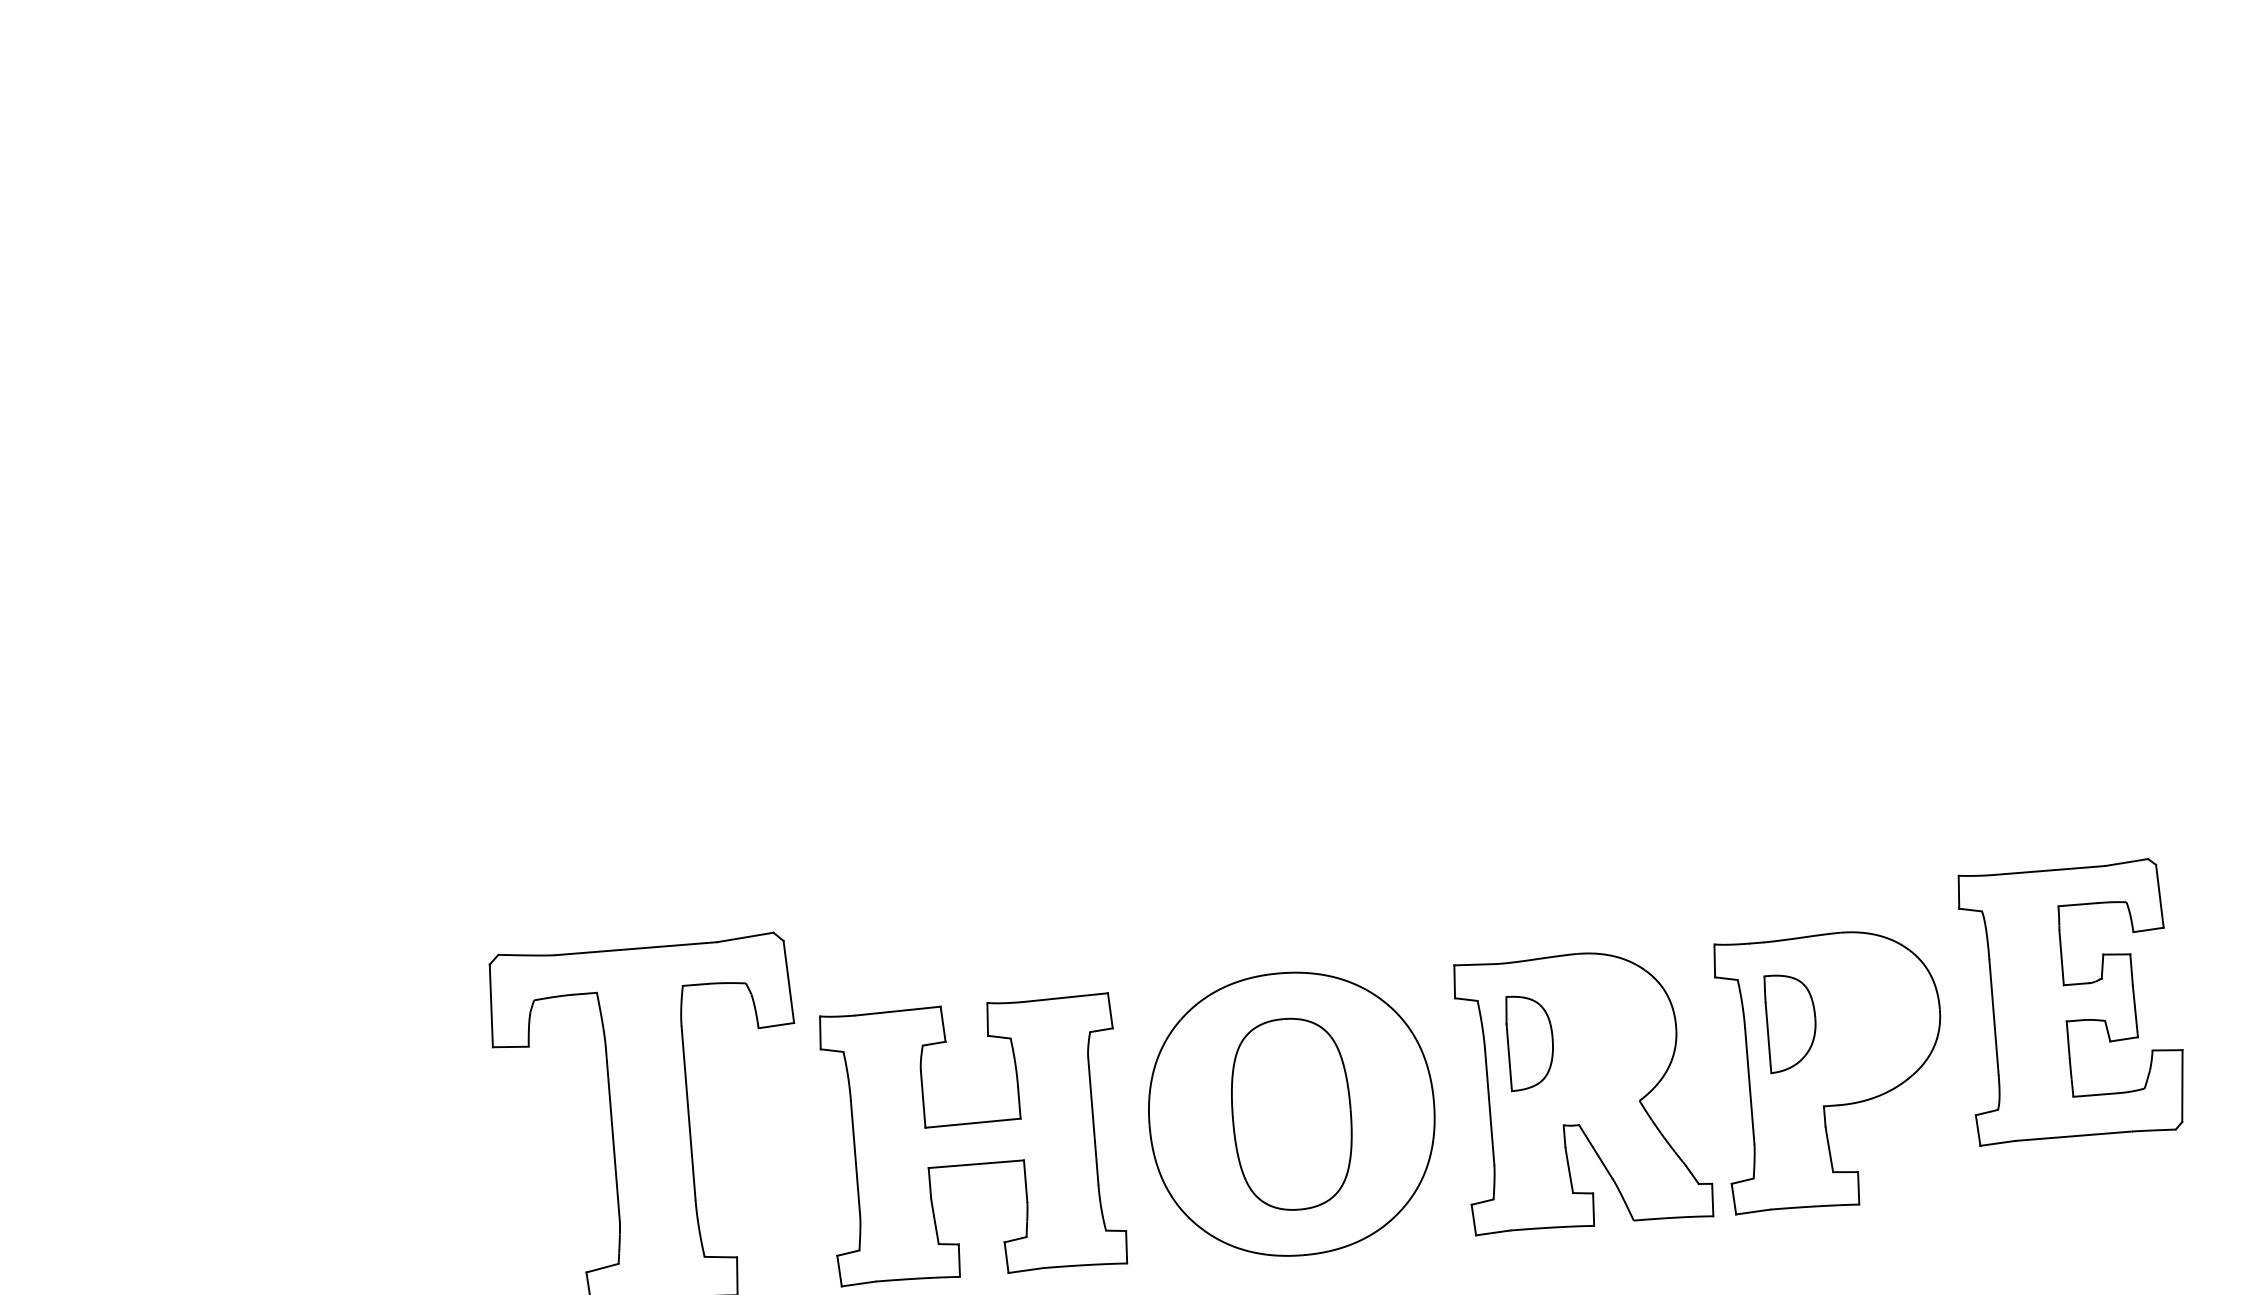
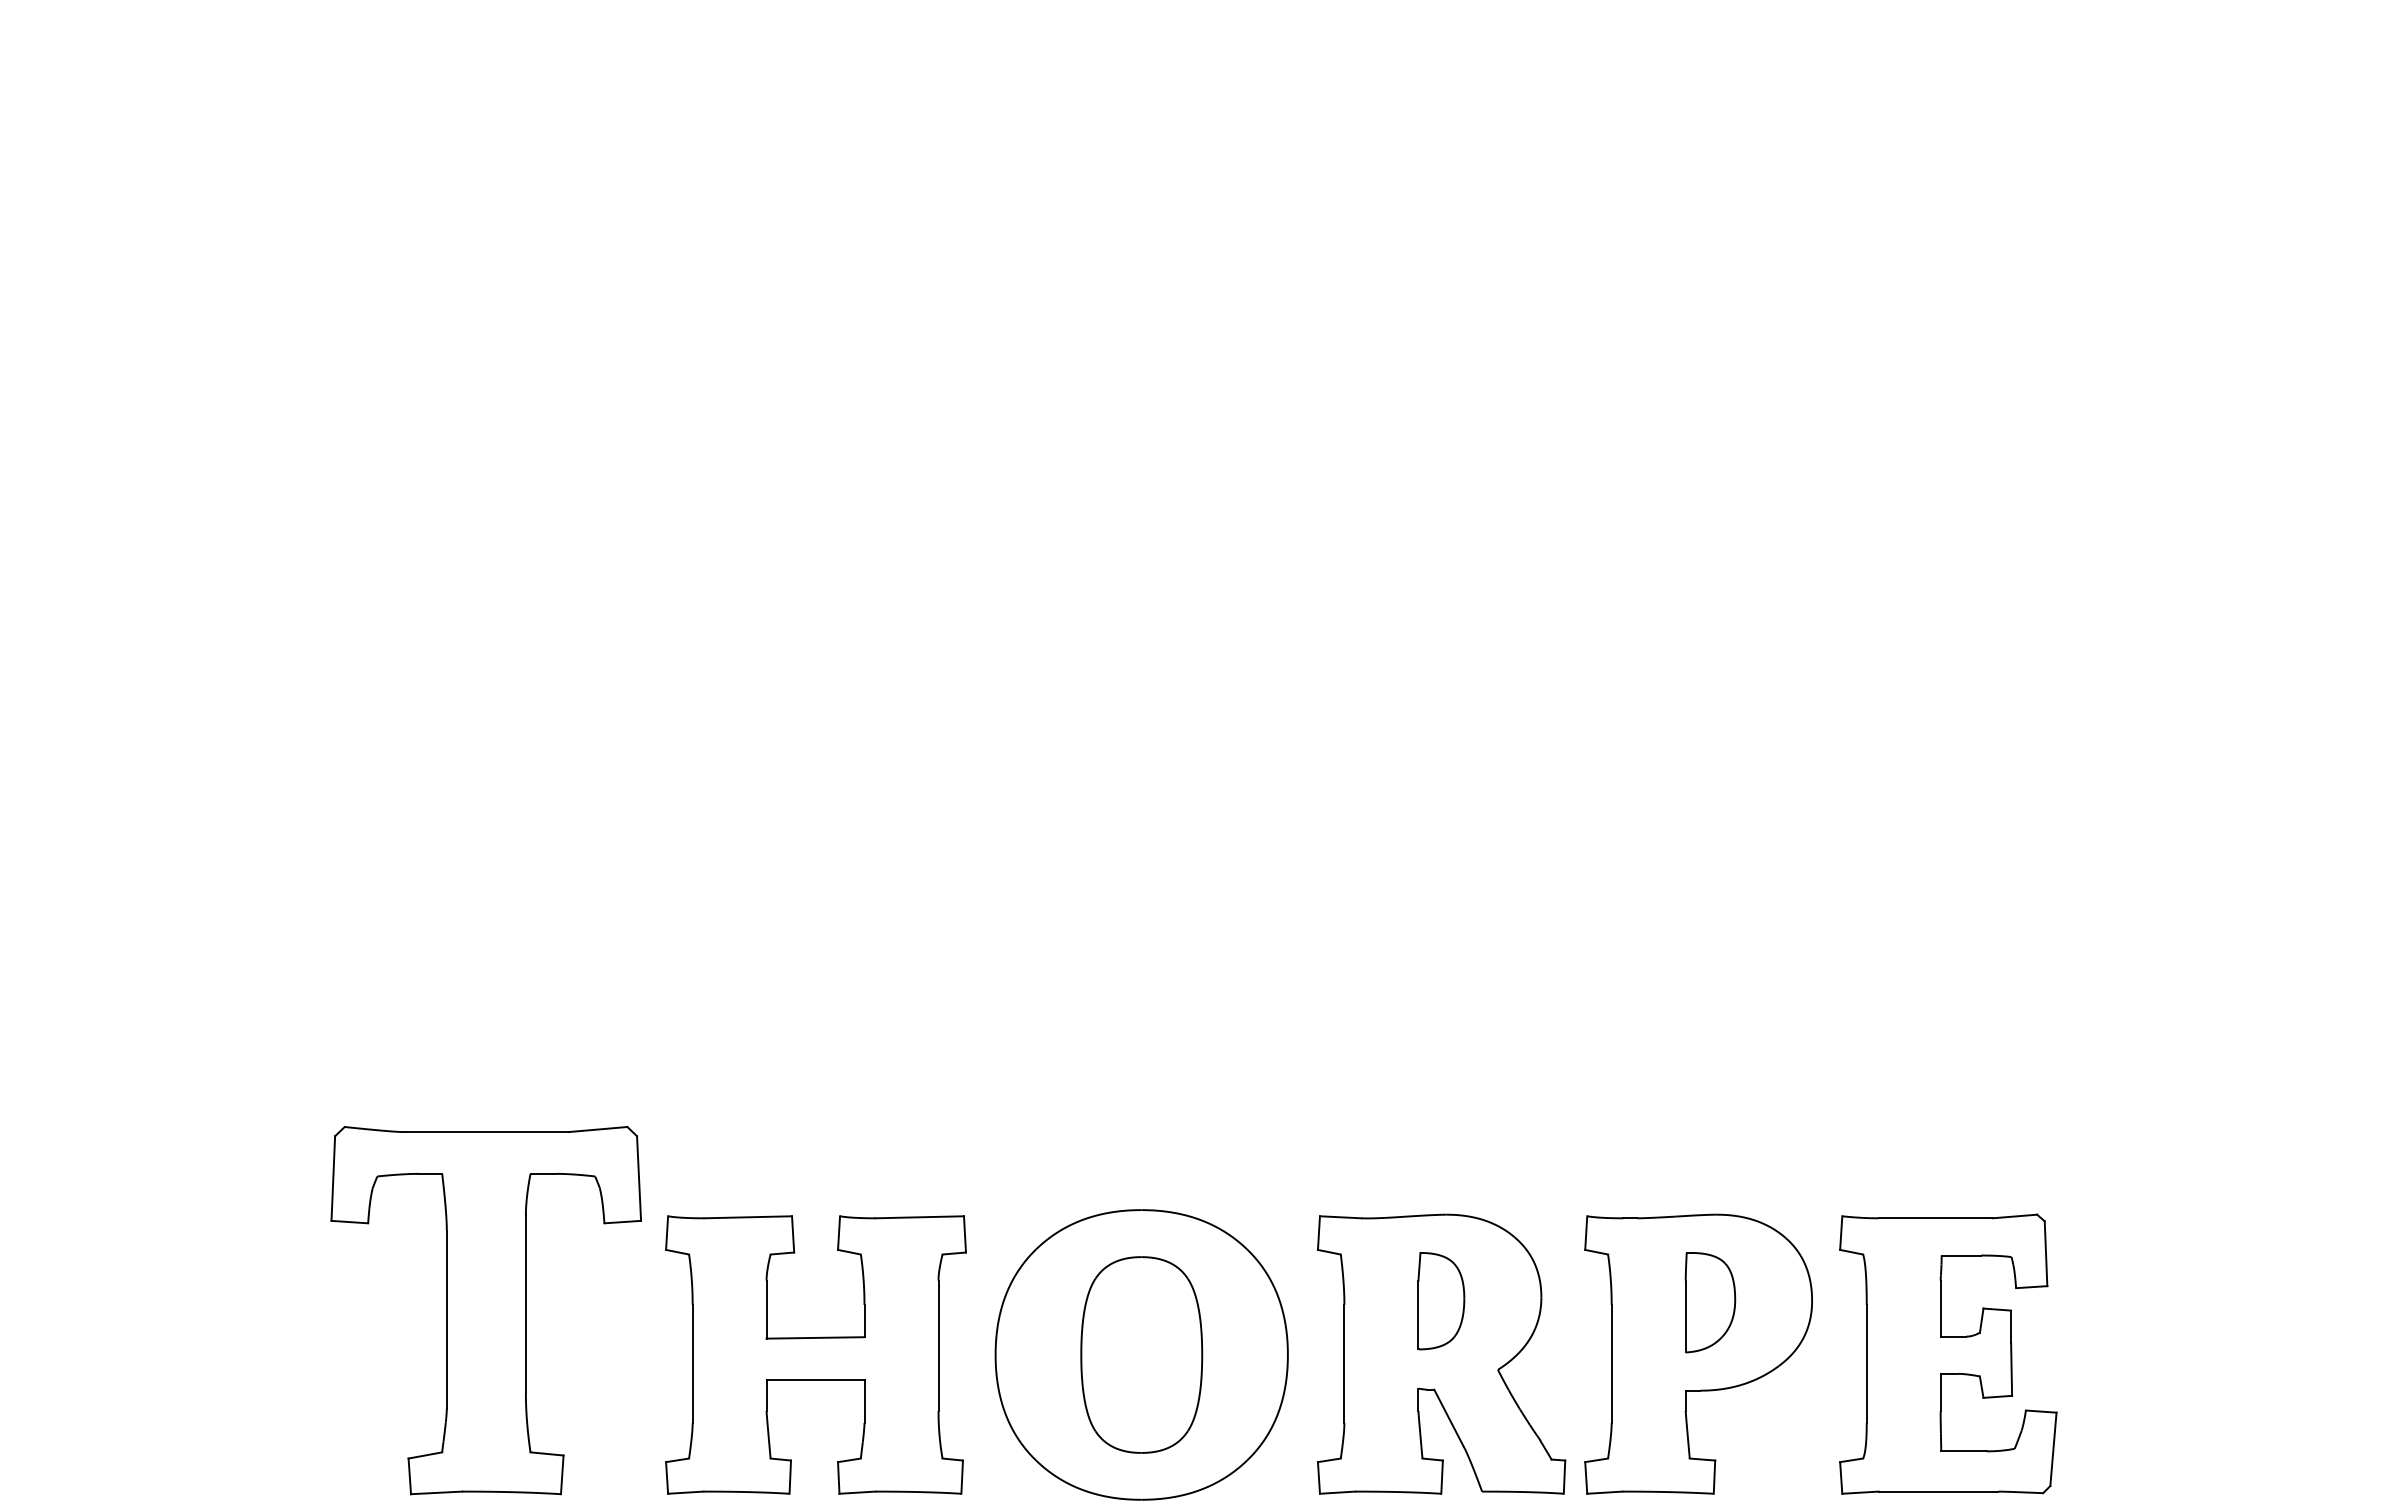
part: (2072, 1001) -> (1948, 1353), moved
part: (1791, 1022) -> (1710, 1302), moved
part: (1530, 1042) -> (1441, 1301), moved

